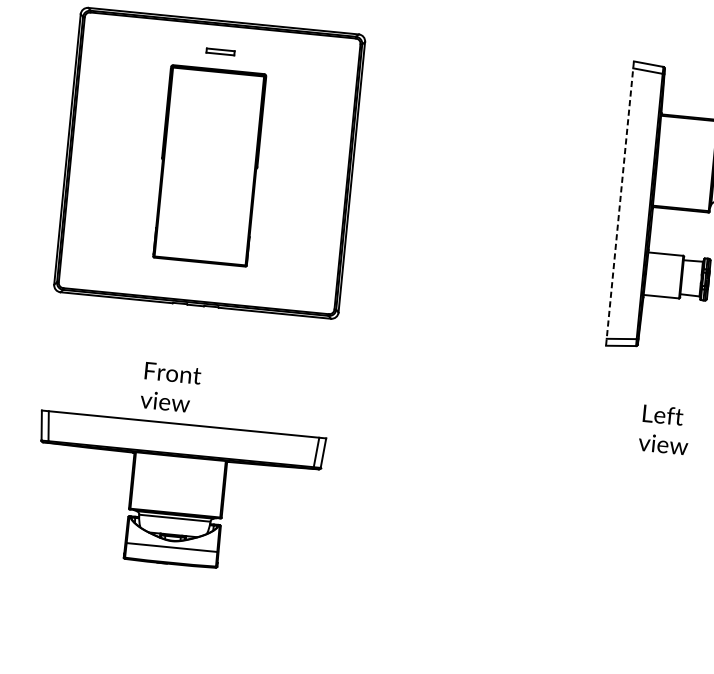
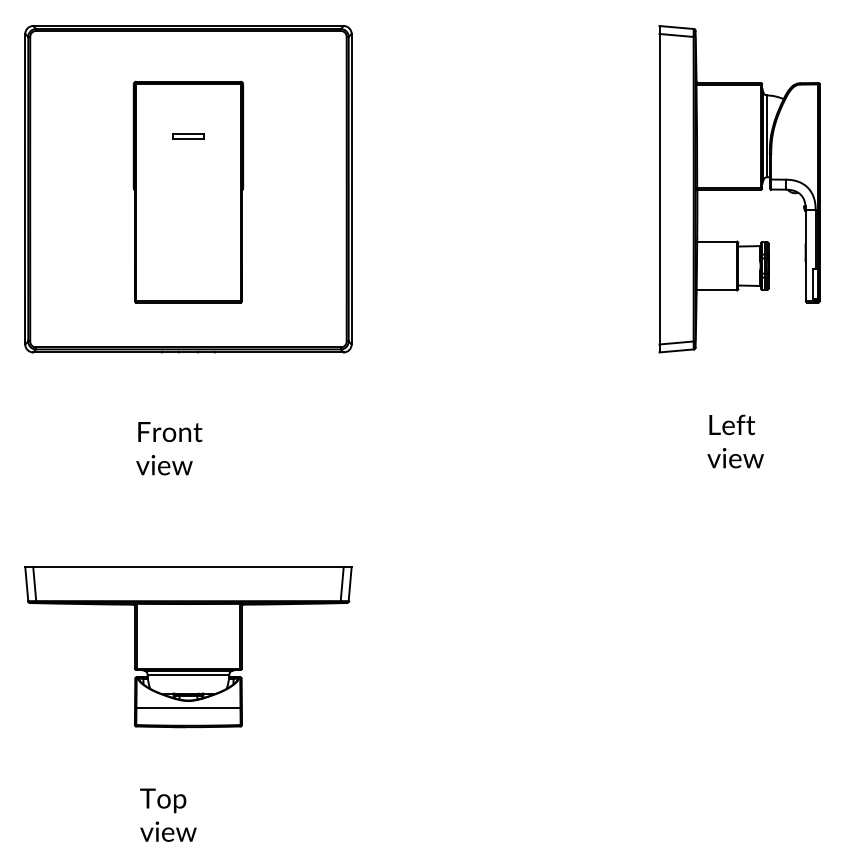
part: (220, 52) -> (188, 136), moved
line: (620, 202) -> (659, 188), dashed -> solid
part: (177, 494) -> (188, 647), moved

